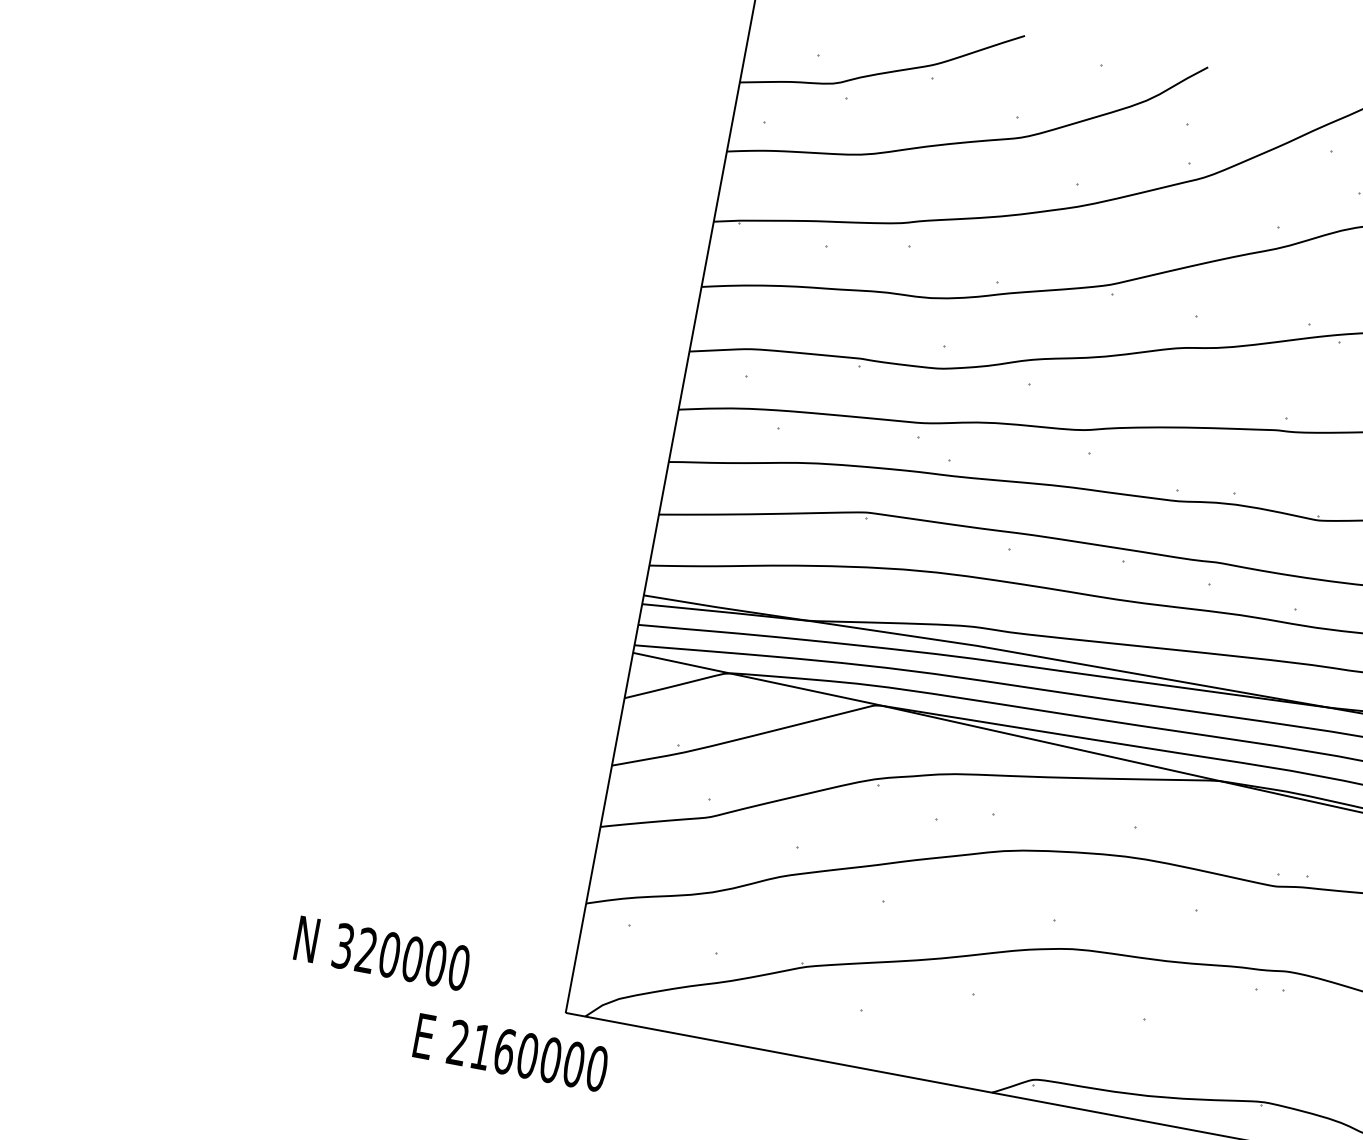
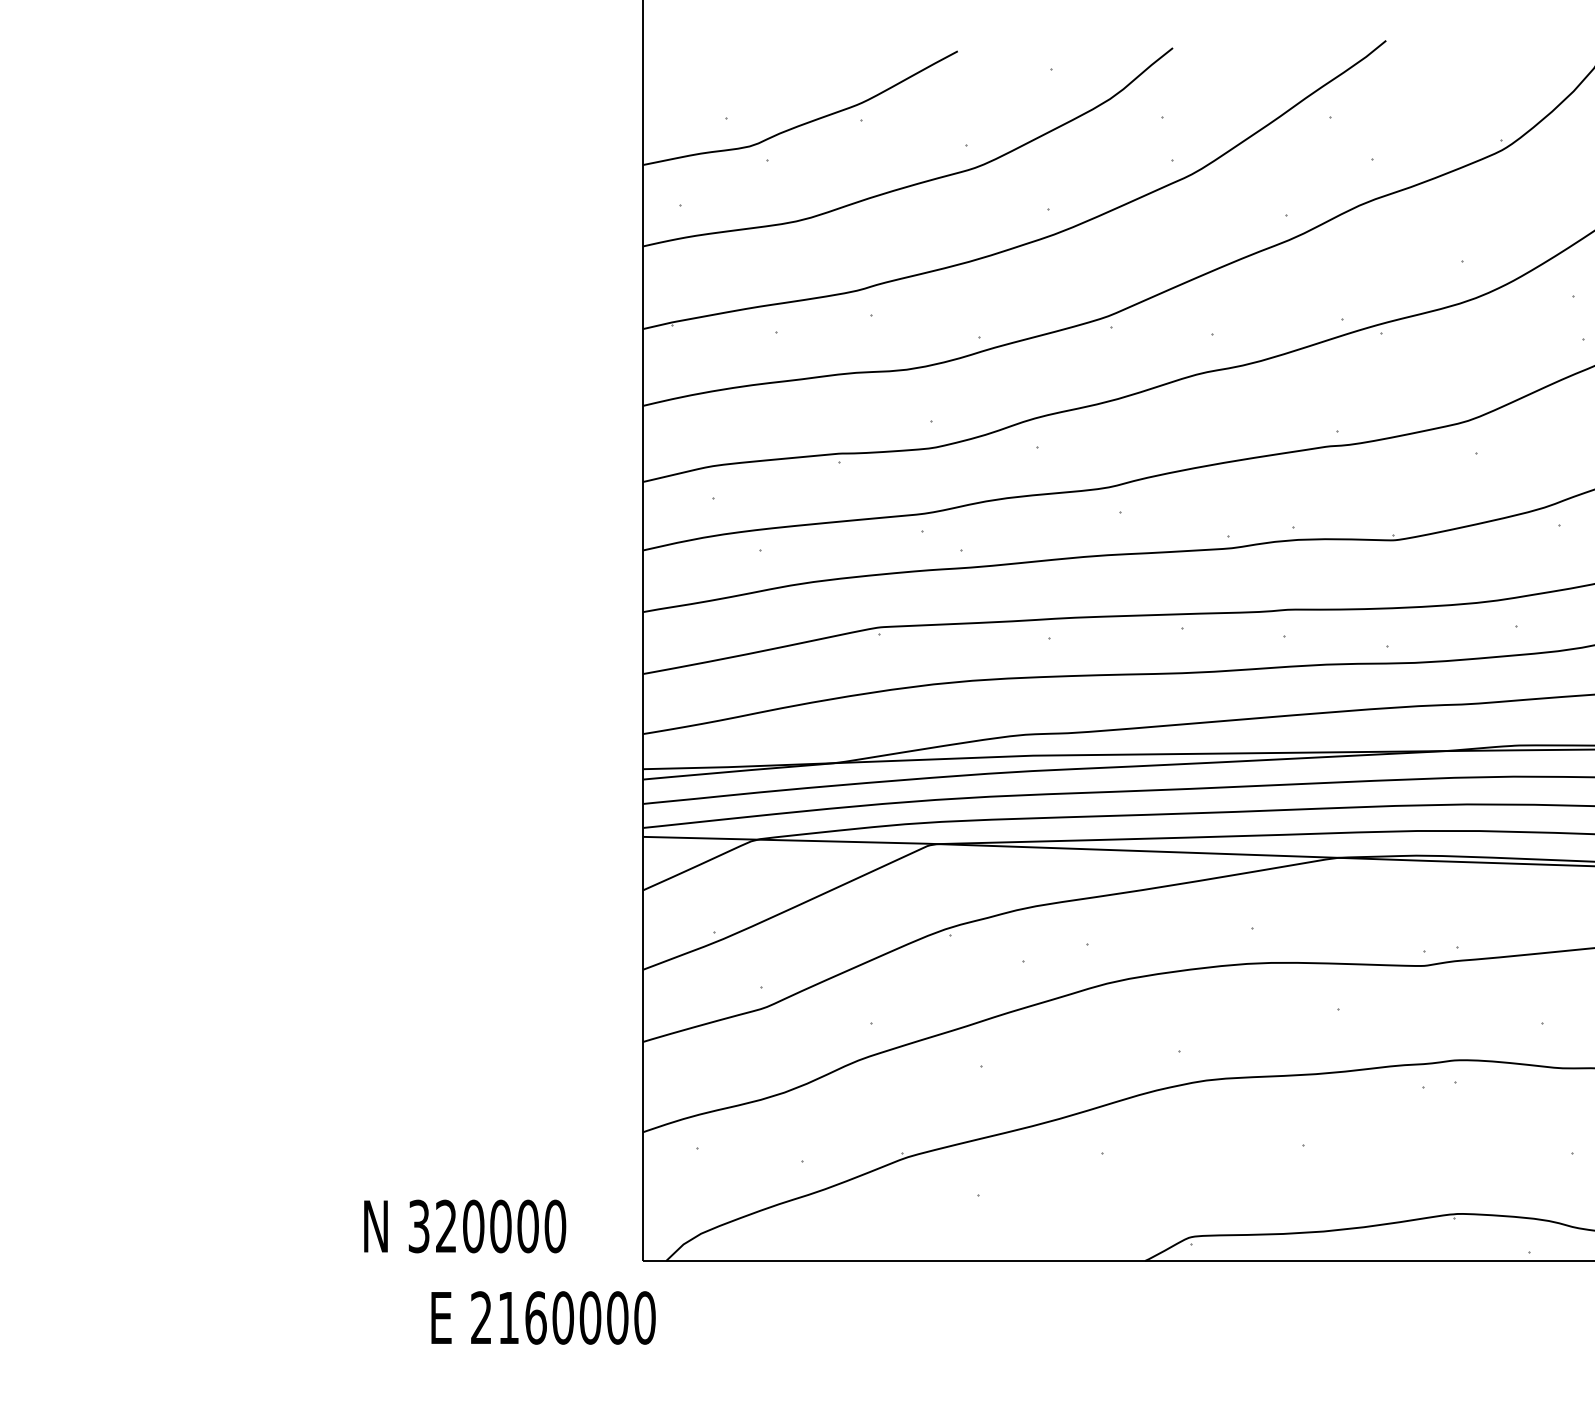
text: (382, 953) -> (465, 1226), moved
text: (511, 1052) -> (543, 1317), moved

